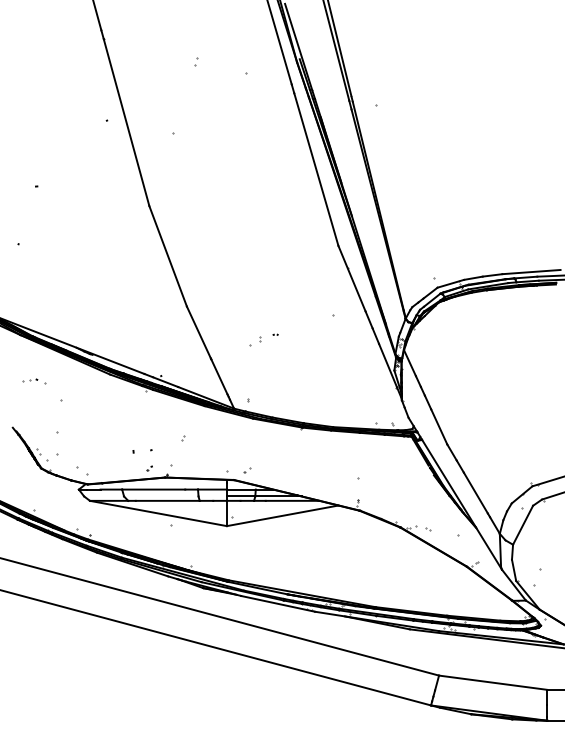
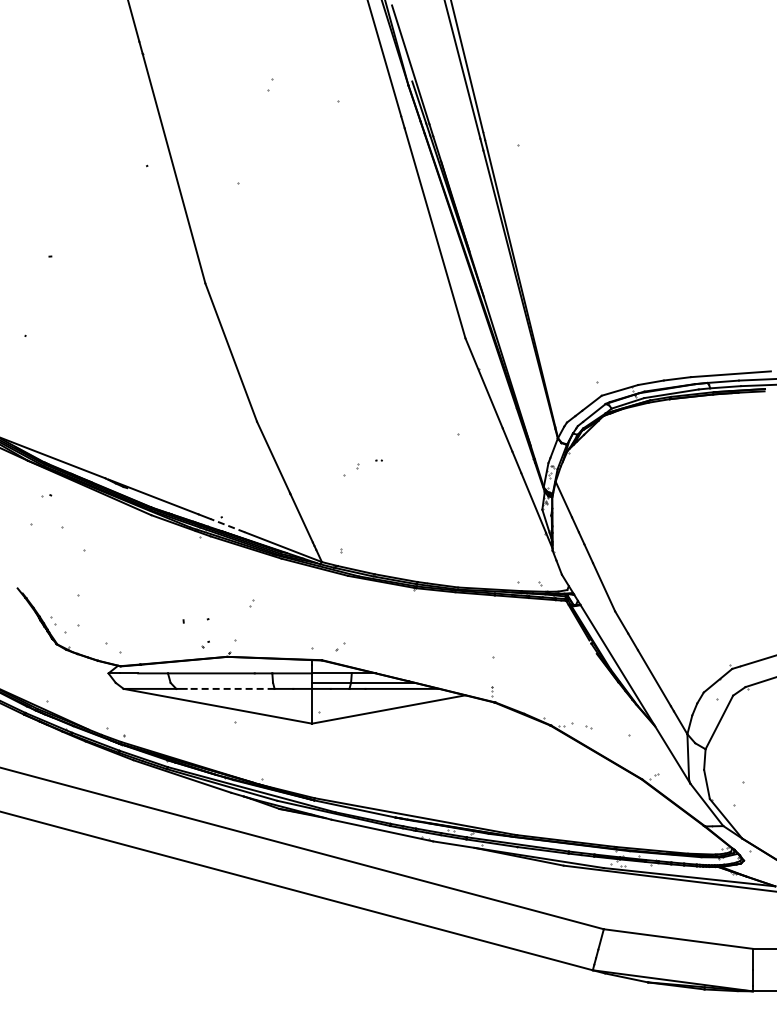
part: (33, 379) -> (46, 495), moved
line: (165, 382) -> (227, 525), solid -> dashed
line: (167, 500) -> (230, 688), solid -> dashed

